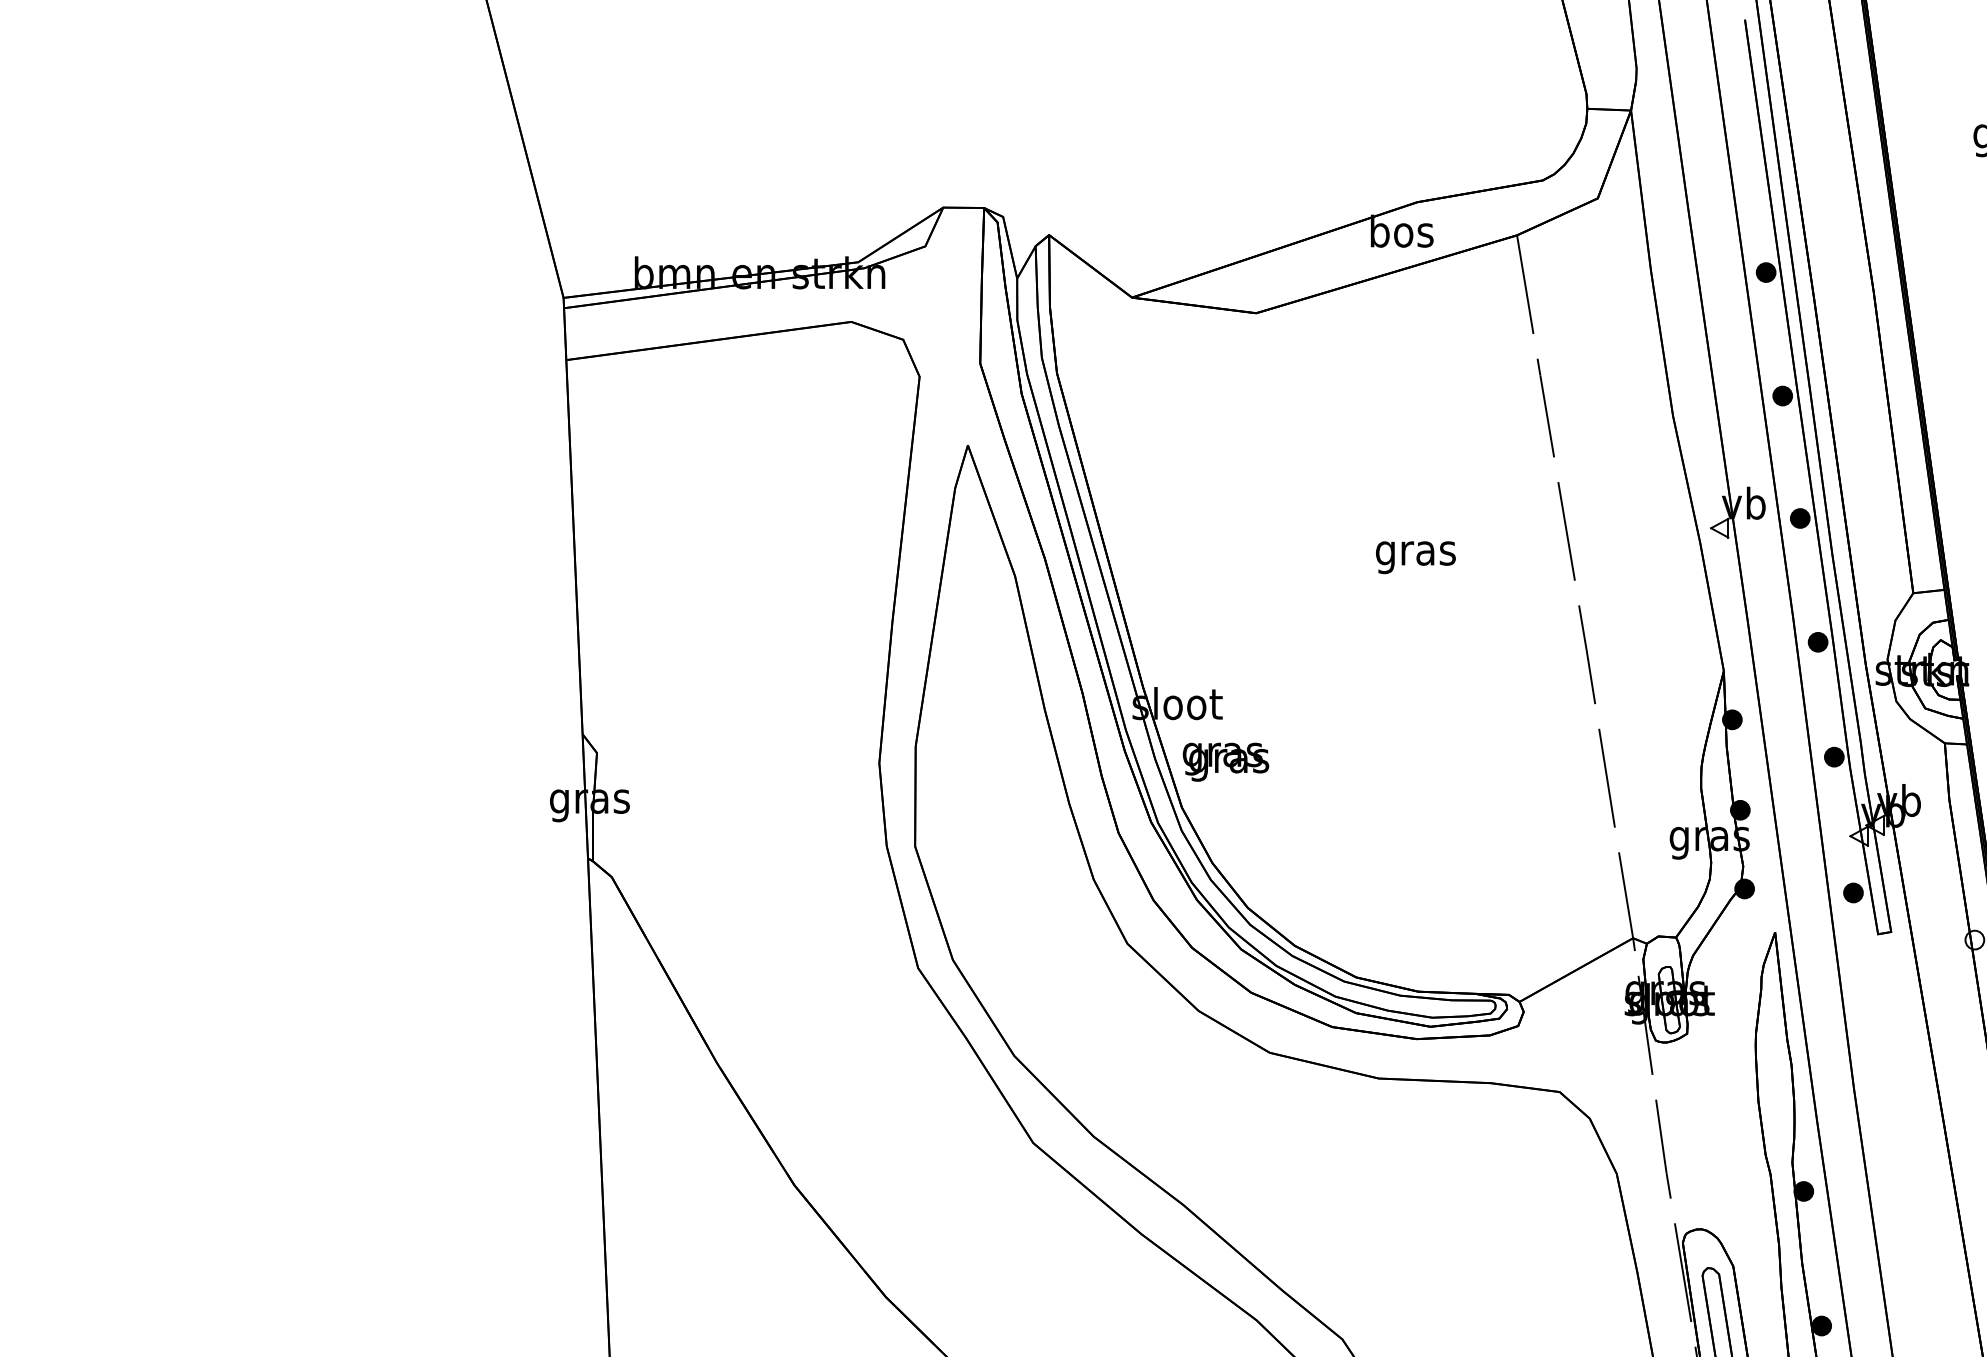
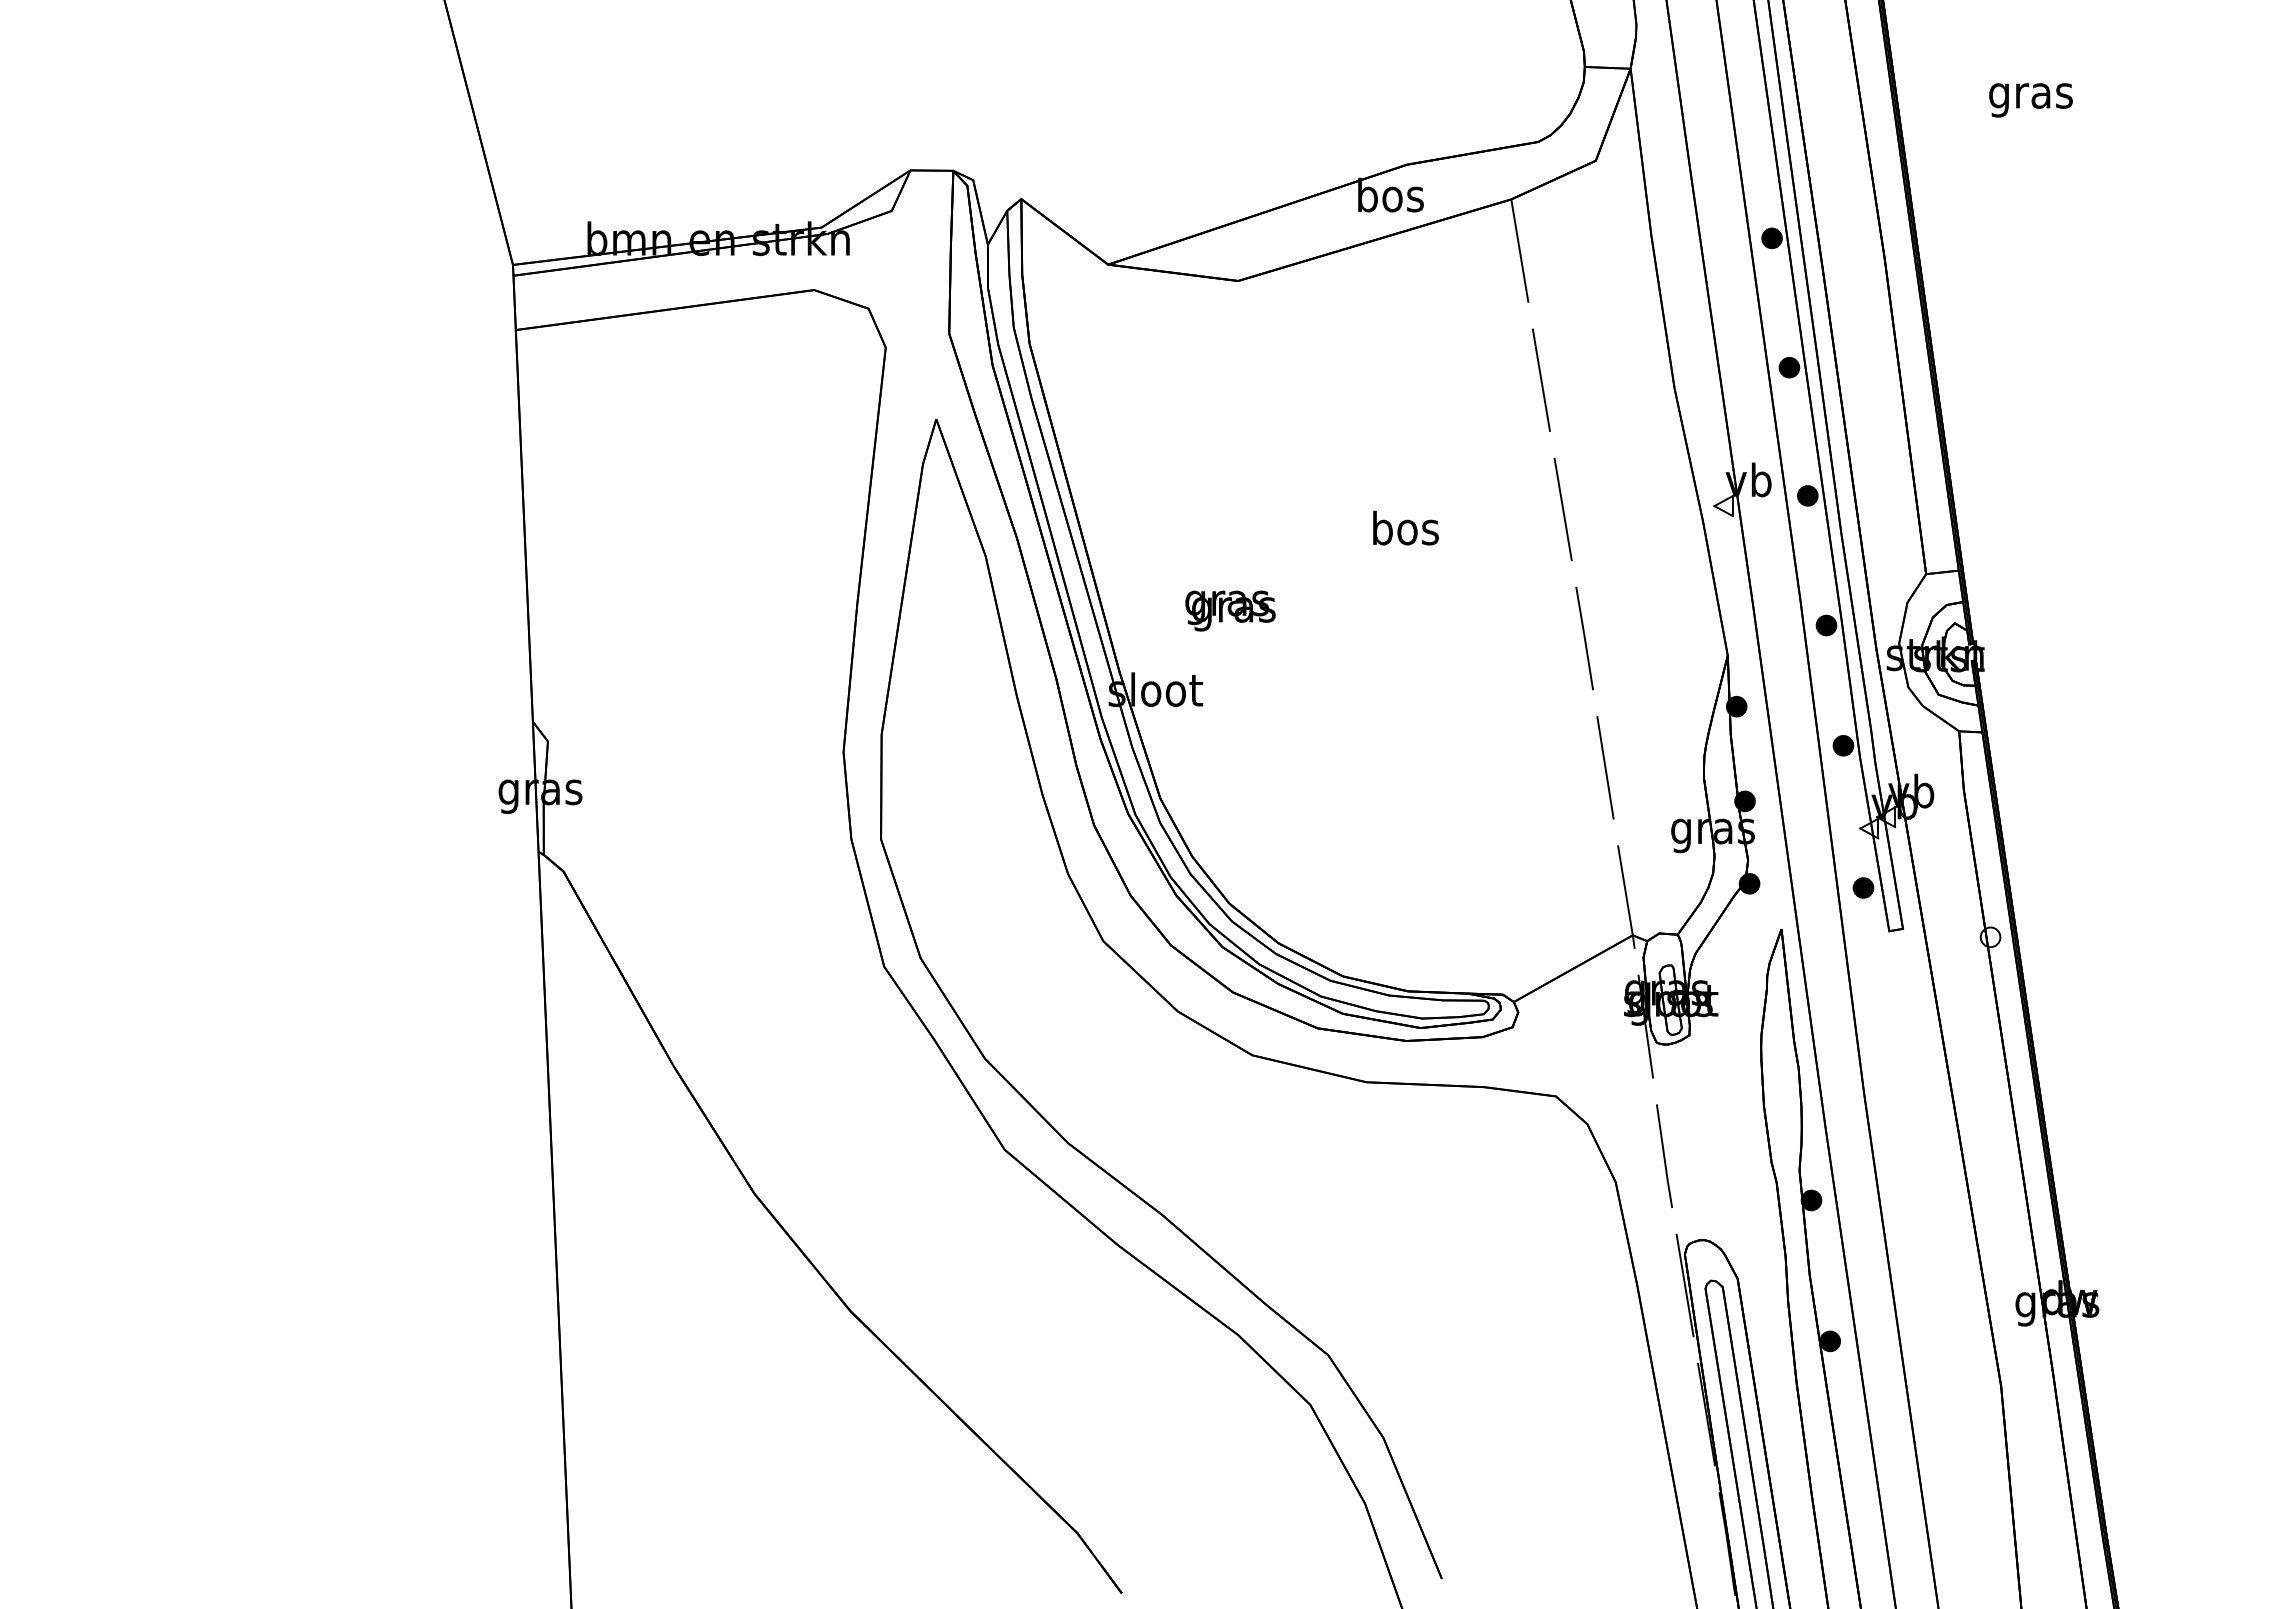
text: (1416, 553) -> (1405, 532), gras -> bos
text: (1225, 761) -> (1230, 610), moved

